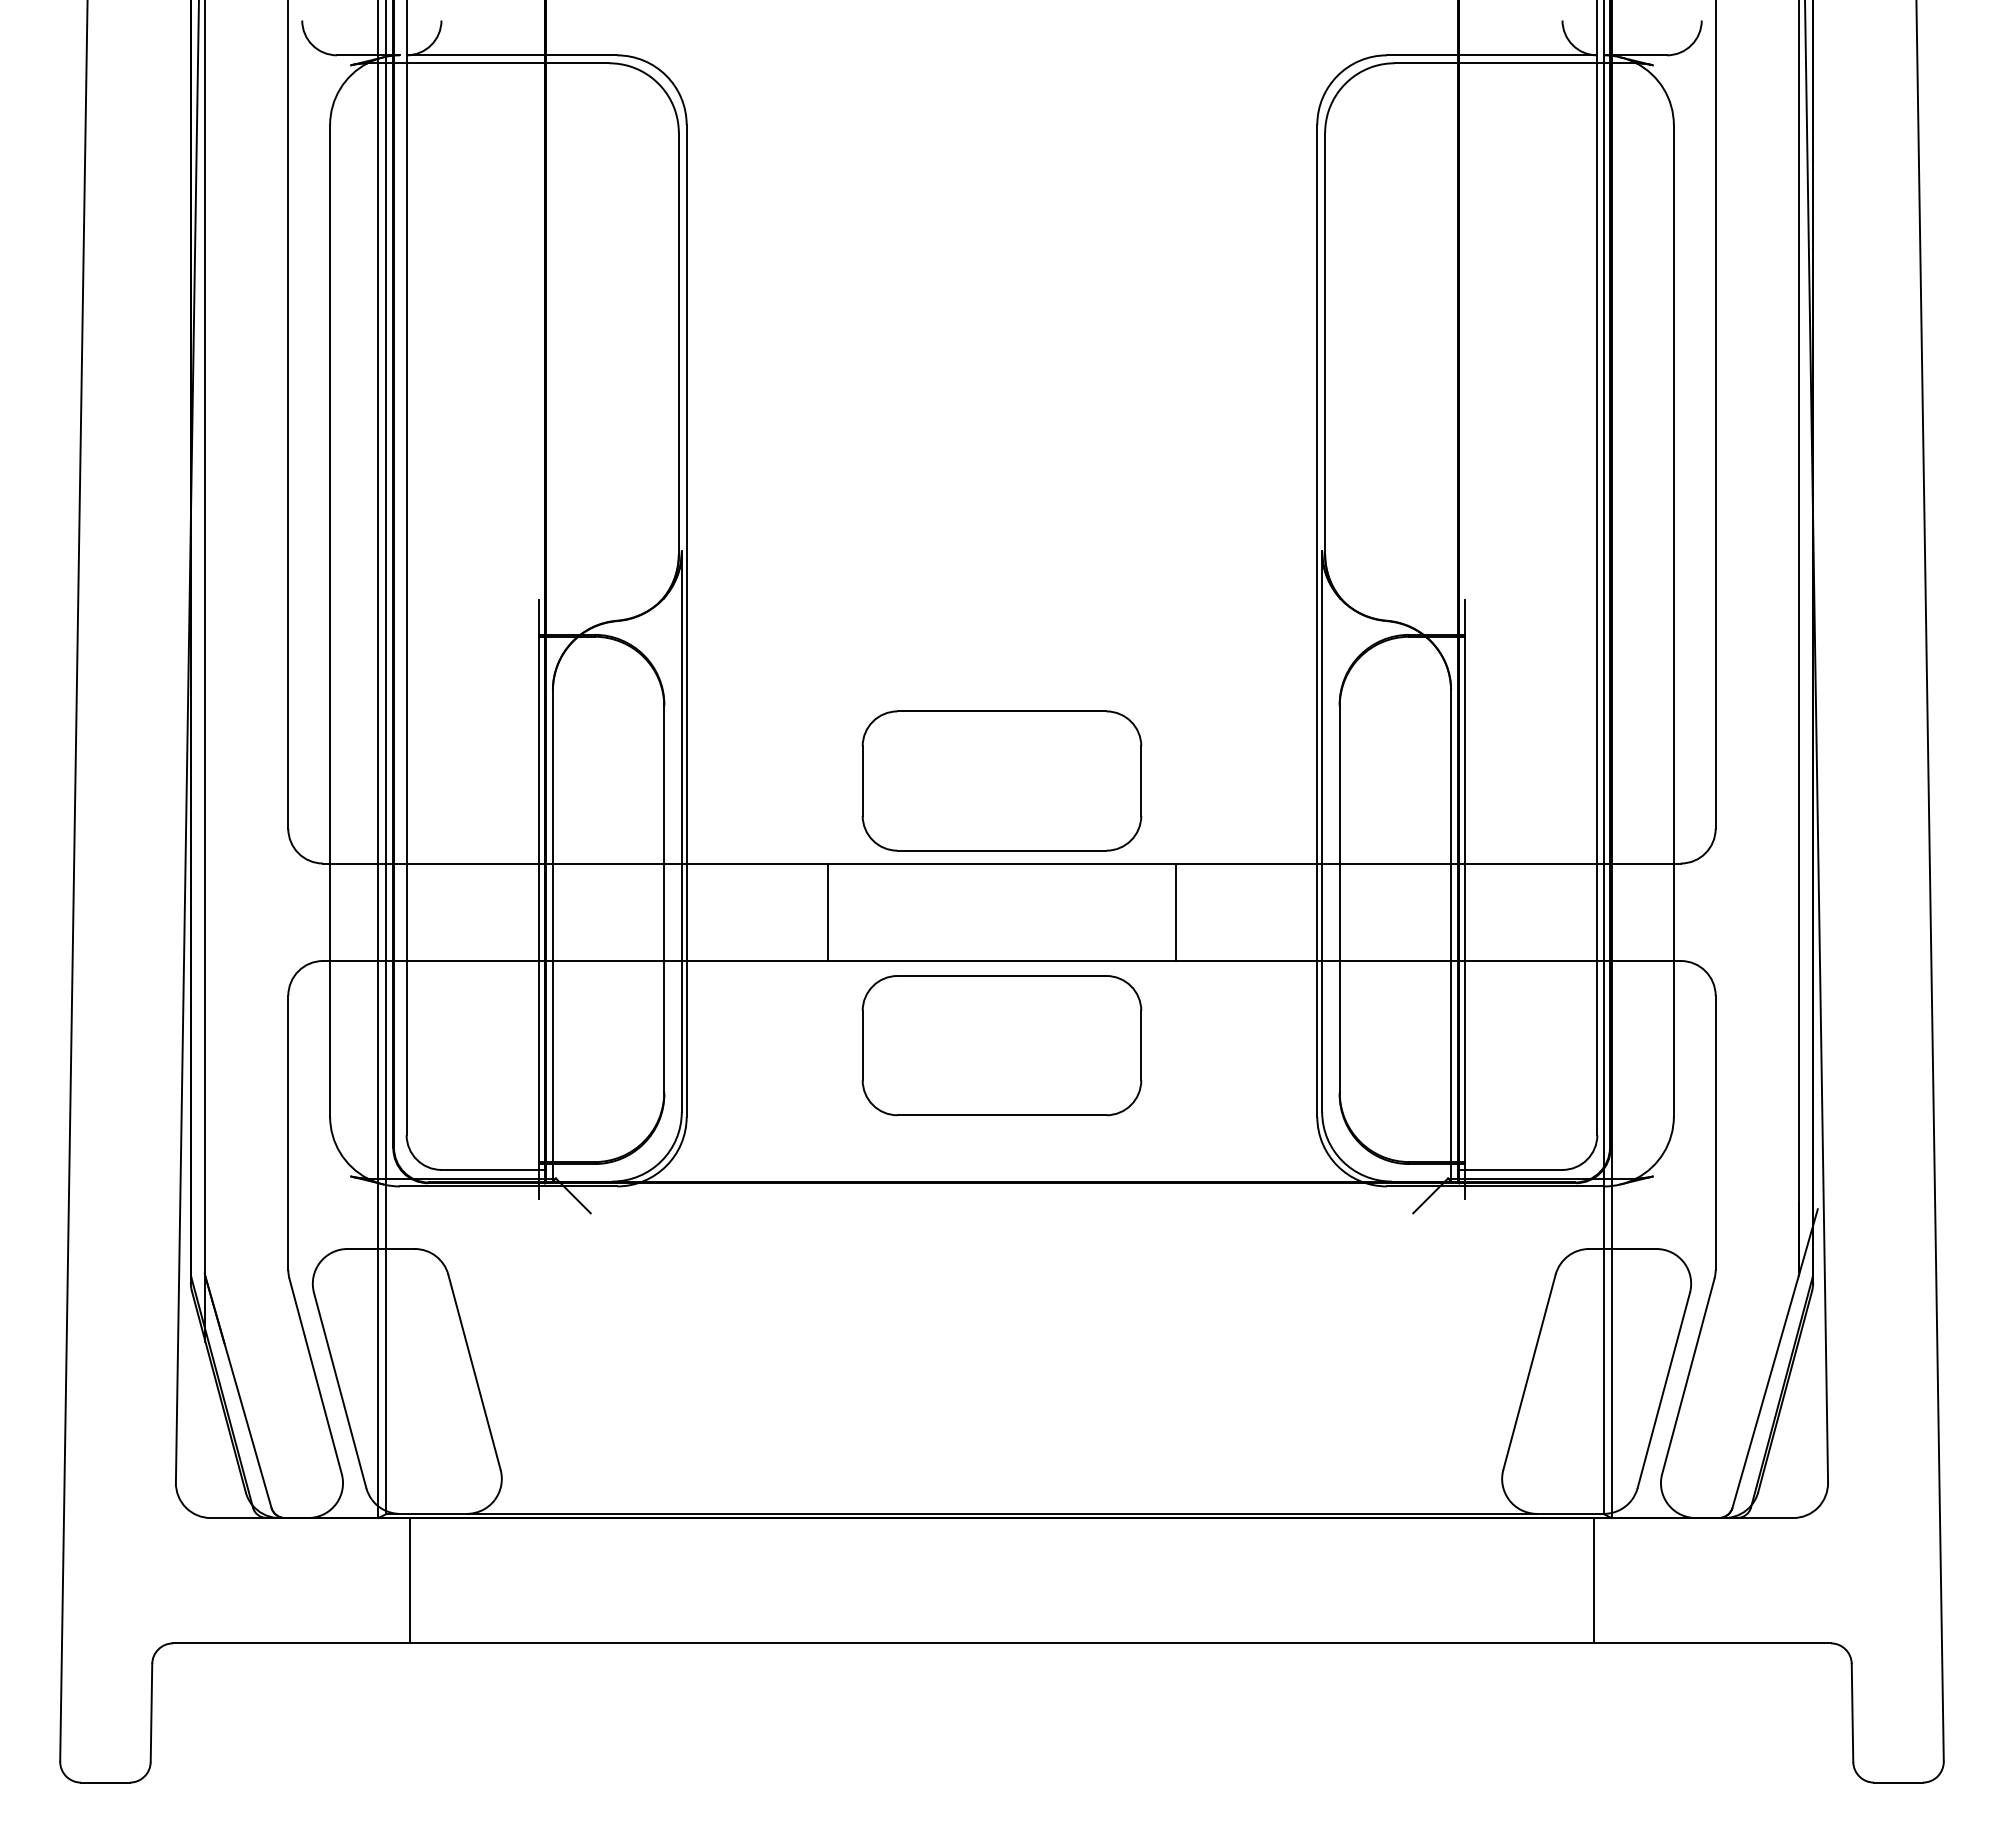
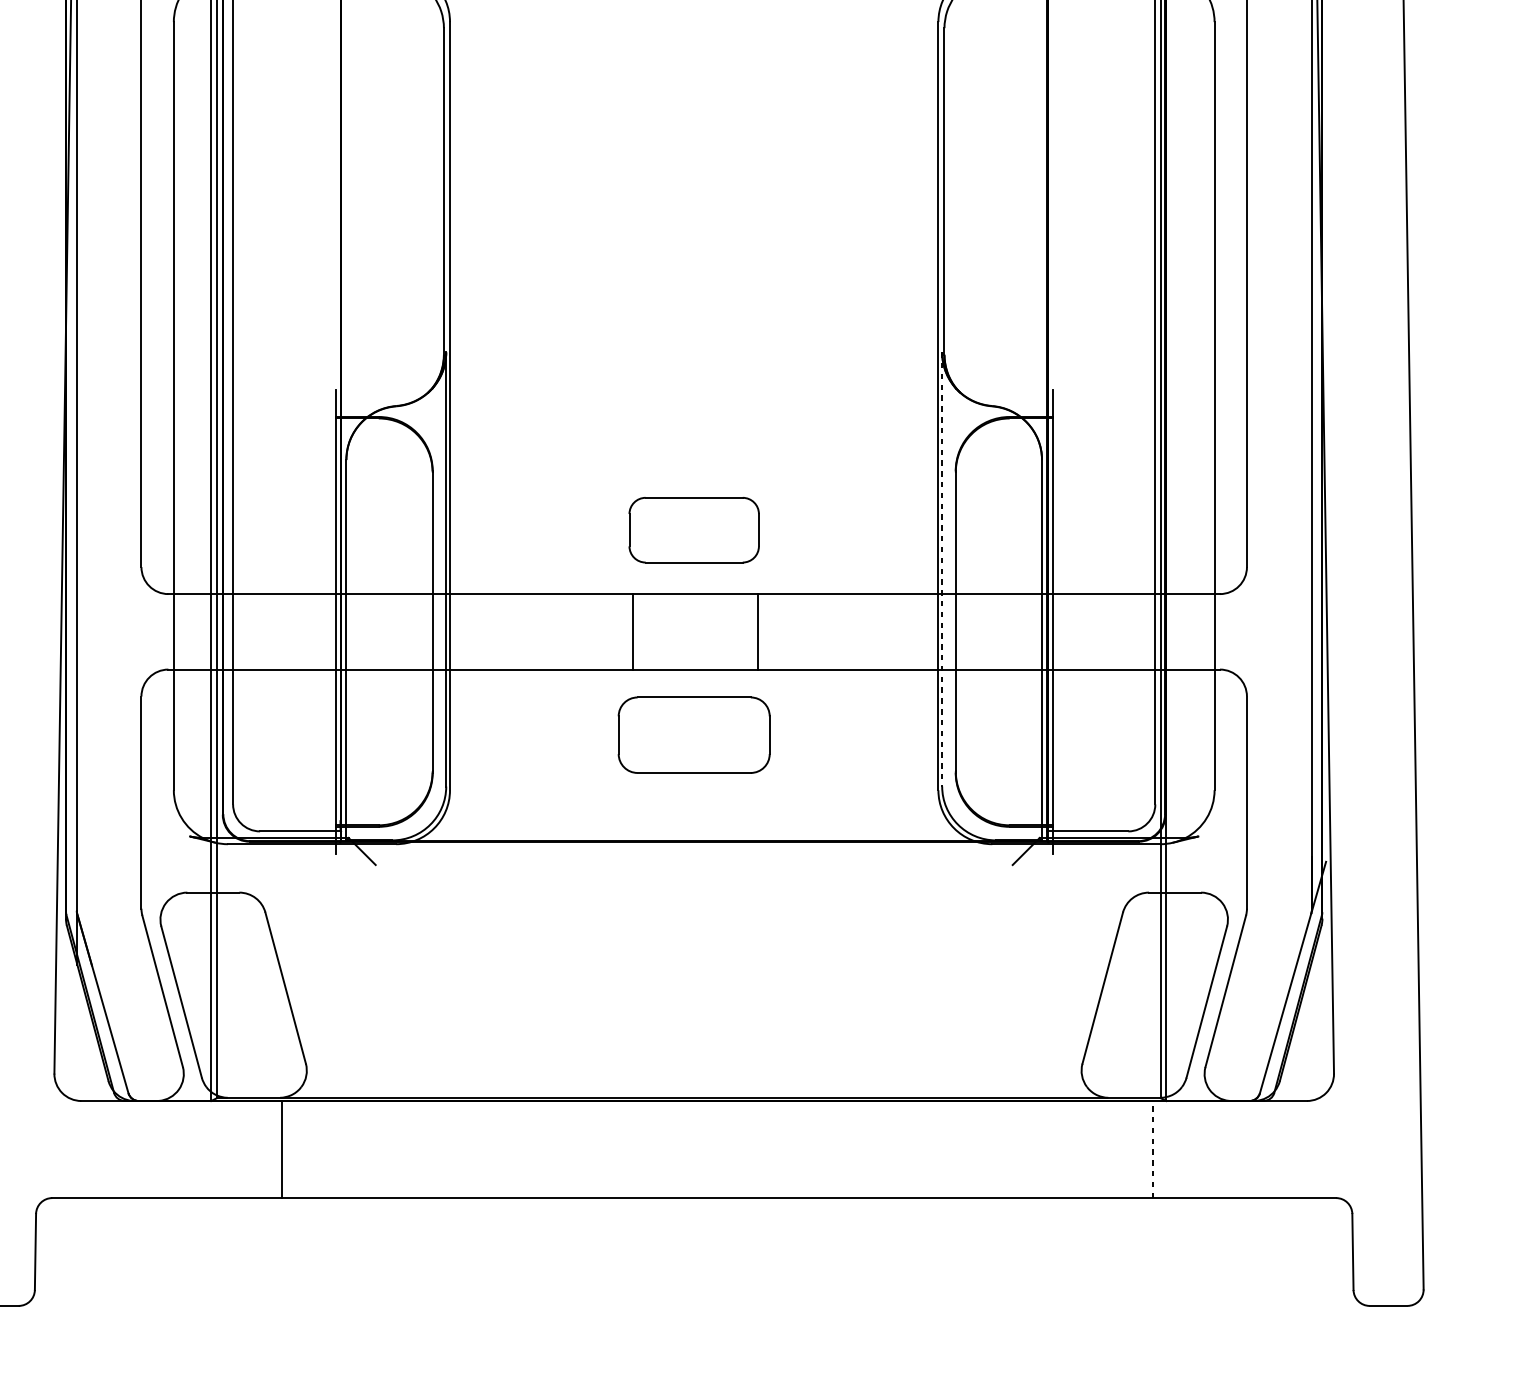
part: (1001, 780) -> (693, 529), size x0.6
line: (1322, 832) -> (942, 570), solid -> dashed
line: (827, 912) -> (632, 632), moved
line: (1176, 912) -> (758, 632), moved
part: (1001, 1045) -> (693, 735), size x0.7
line: (410, 1580) -> (282, 1149), moved
line: (1593, 1580) -> (1152, 1149), solid -> dashed

